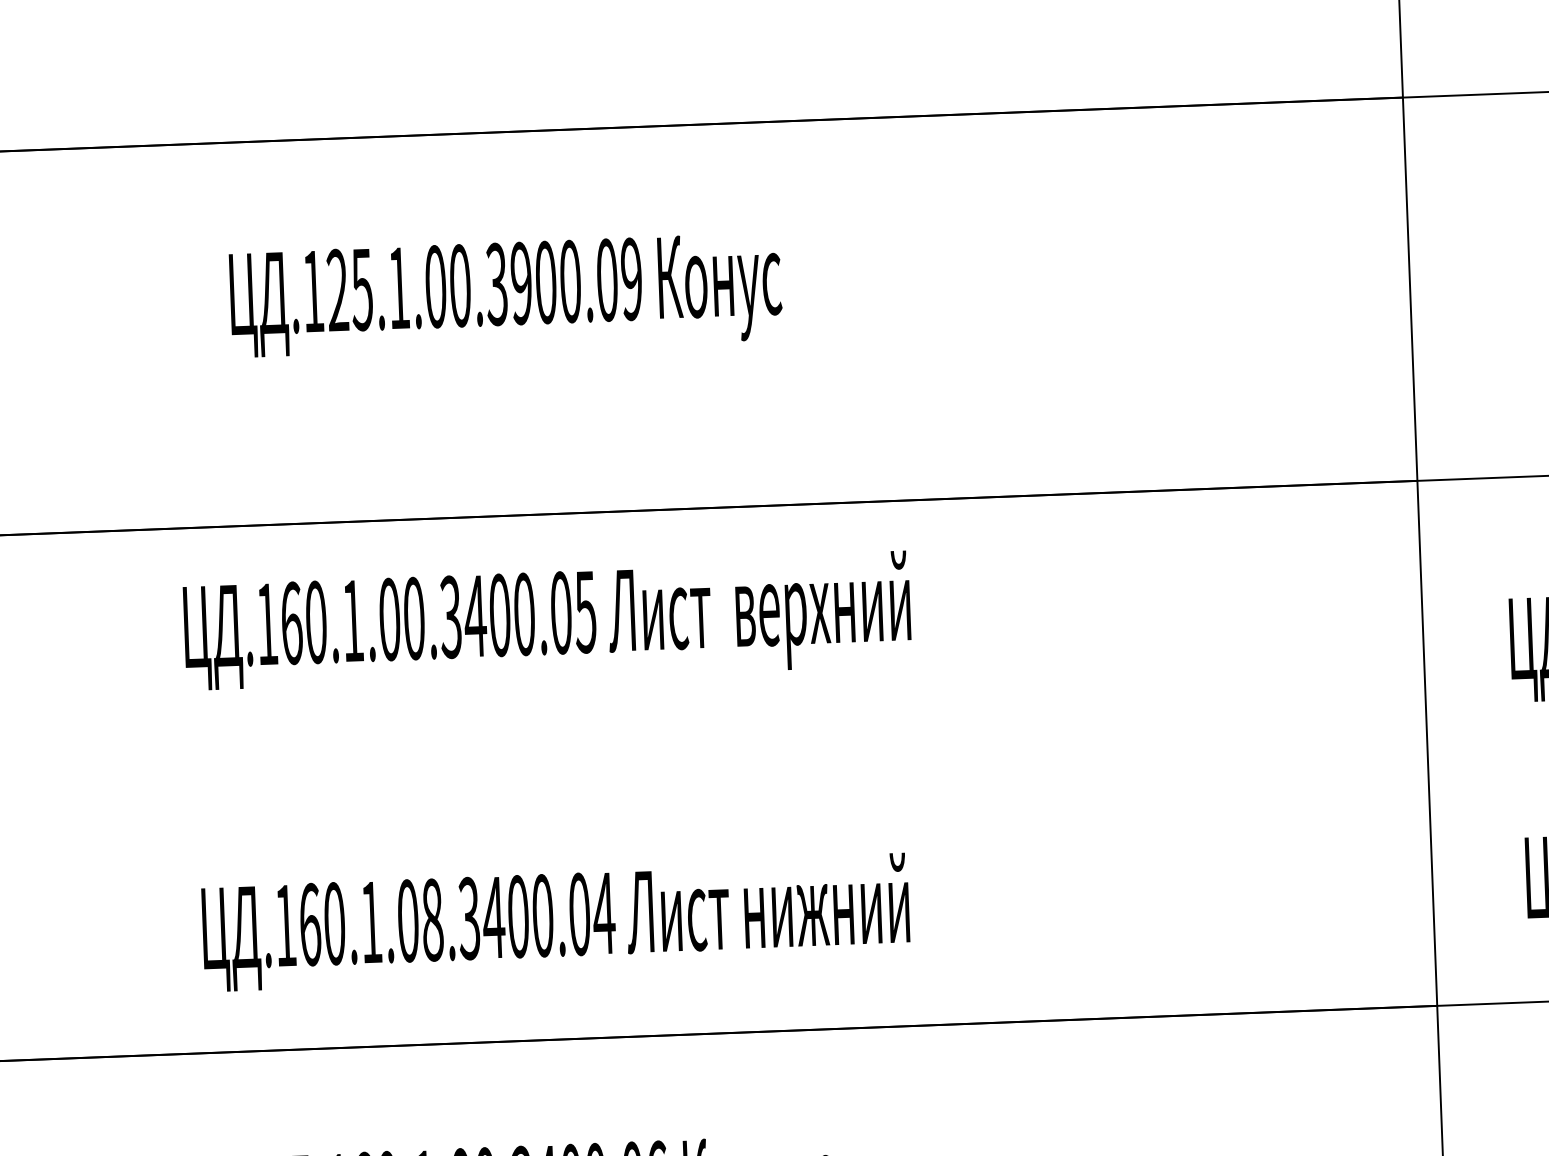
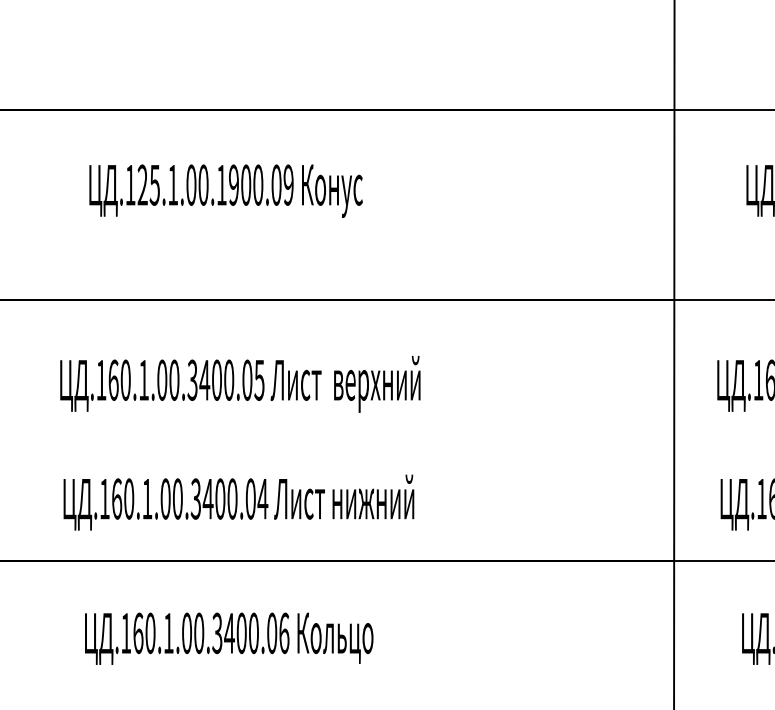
text: (496, 283) -> (221, 184), .125.1.00.3900.09 -> .125.1.00.1900.09
text: (547, 622) -> (240, 384), moved
text: (432, 918) -> (177, 498), .160.1.08.3400.04 -> .160.1.00.3400.04

